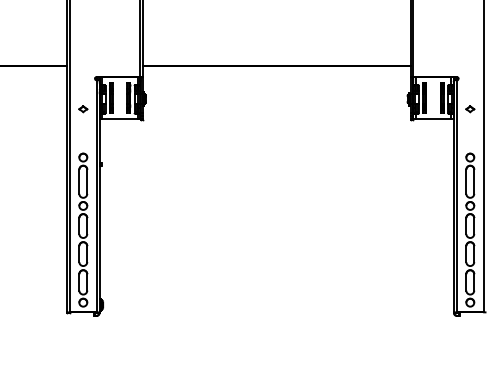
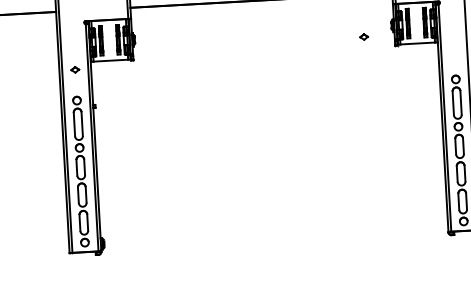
part: (83, 109) -> (75, 70), moved
part: (470, 109) -> (364, 37), moved

